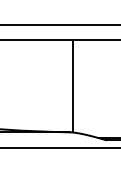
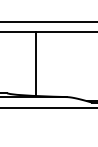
line: (72, 86) -> (35, 64), moved

